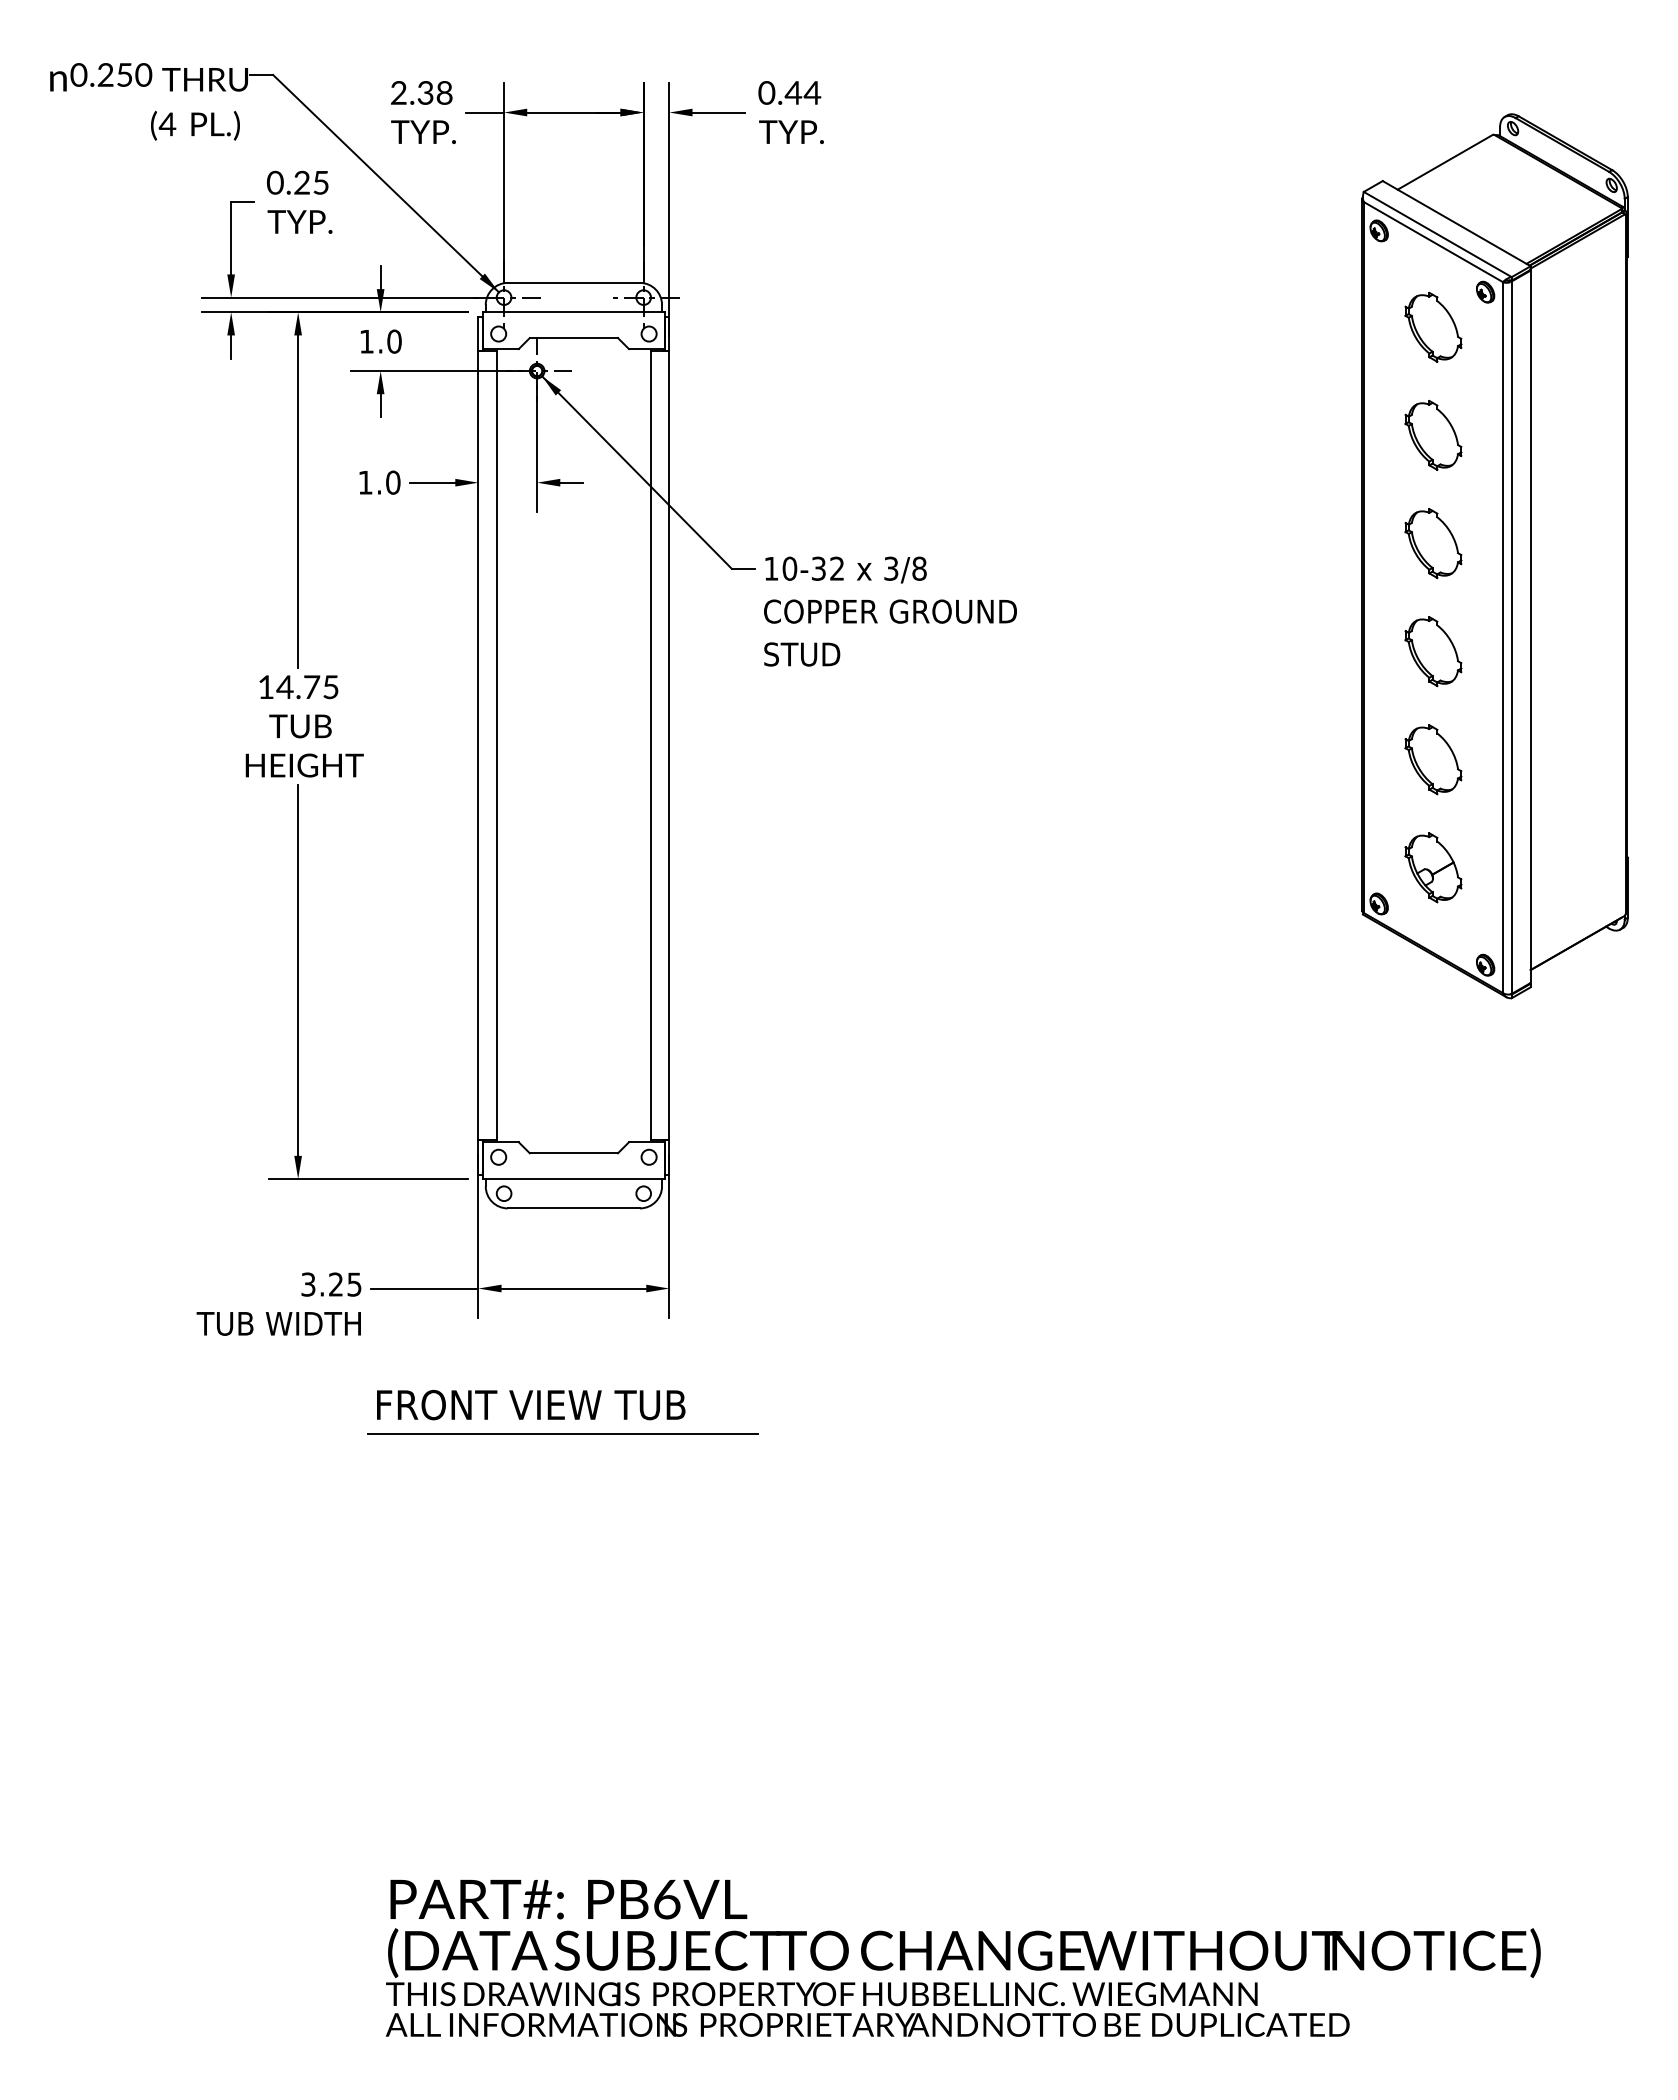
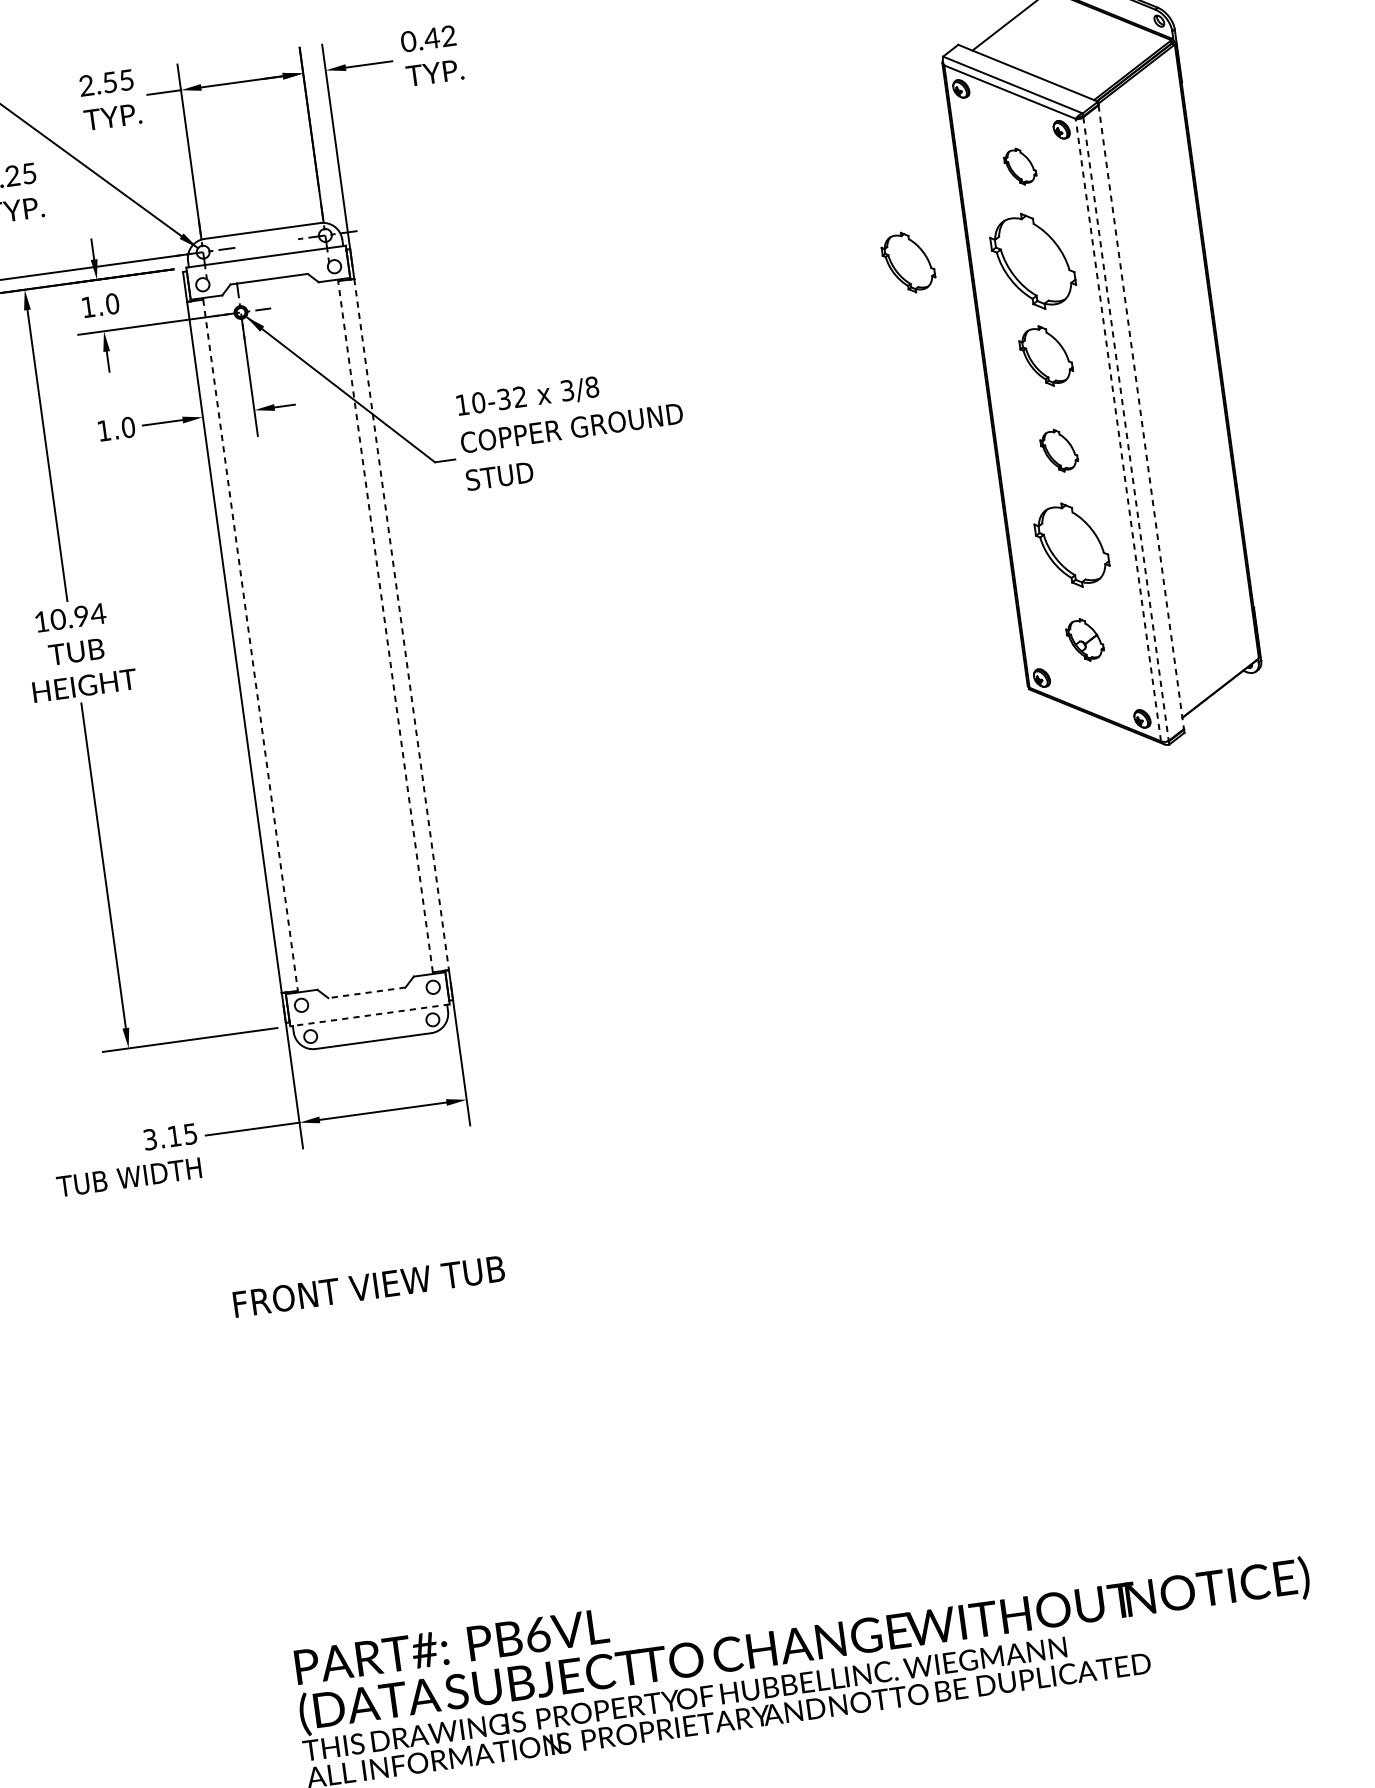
text: (434, 92) -> (117, 81), 2.38 -> 2.55
text: (812, 92) -> (448, 35), 0.44 -> 0.42
part: (1433, 326) -> (1020, 166), size x0.6
part: (1293, 417) -> (908, 262), added
part: (1433, 435) -> (1033, 261), size x1.6
text: (890, 611) -> (571, 428), moved
line: (1530, 627) -> (1141, 417), solid -> dashed
line: (1503, 637) -> (1118, 429), solid -> dashed
line: (1511, 638) -> (1125, 429), solid -> dashed
part: (1433, 651) -> (1059, 450), size x0.7
text: (307, 687) -> (77, 617), 14.75 -> 10.94
line: (496, 745) -> (250, 645), solid -> dashed
line: (650, 745) -> (385, 626), solid -> dashed
line: (669, 745) -> (401, 624), solid -> dashed
part: (1433, 759) -> (1072, 545), size x1.4
part: (1433, 867) -> (1085, 639), size x0.7
line: (573, 1153) -> (366, 993), solid -> dashed
line: (573, 1179) -> (369, 1015), solid -> dashed
text: (335, 1284) -> (173, 1136), 3.25 -> 3.15
text: (531, 1404) -> (369, 1286), moved
line: (562, 1434) -> (390, 1240), removed

